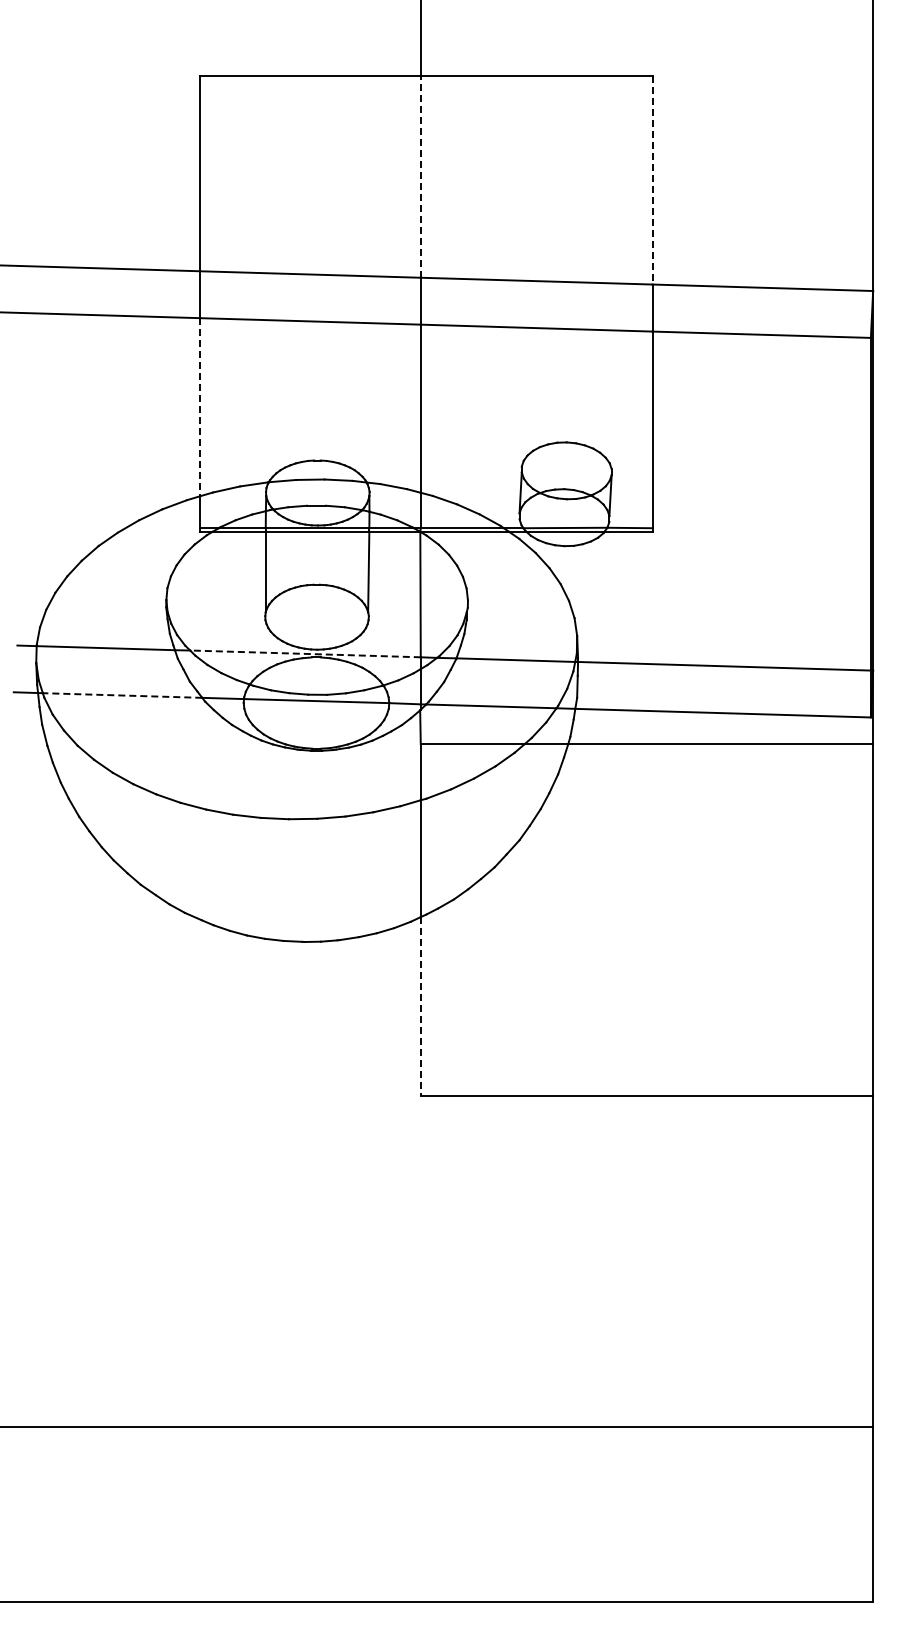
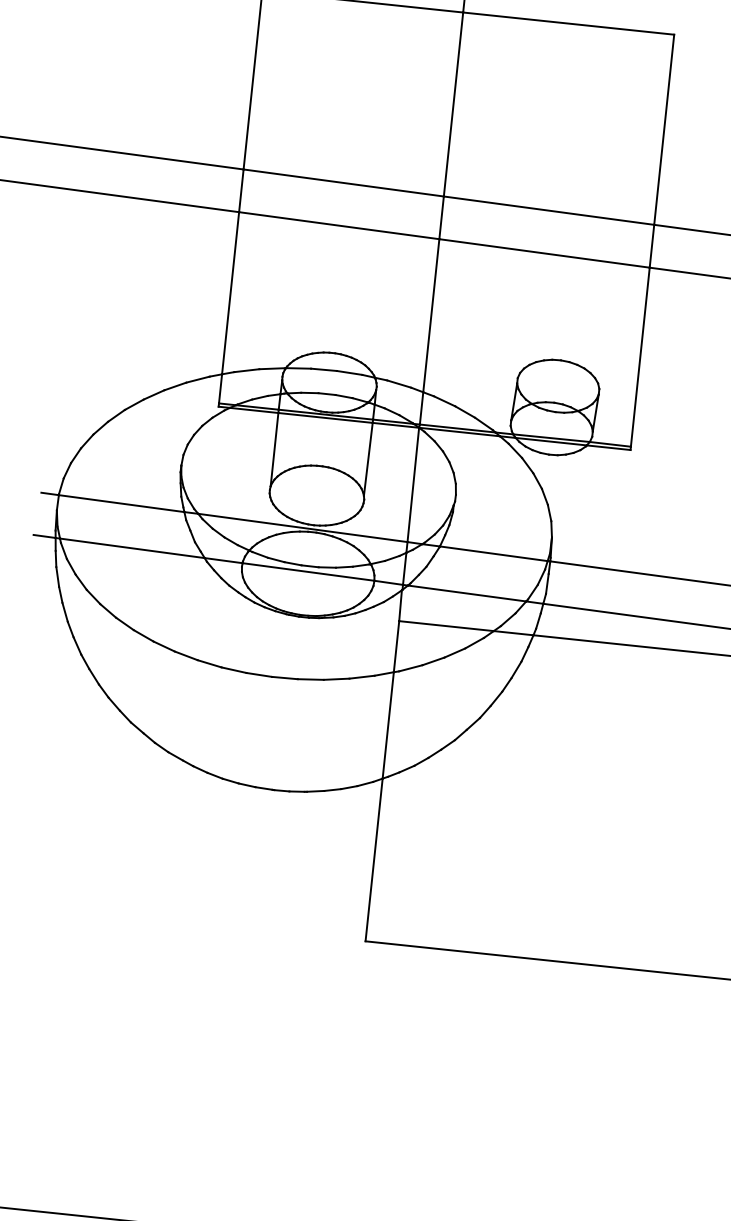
line: (420, 176) -> (453, 104), dashed -> solid
line: (652, 180) -> (664, 130), dashed -> solid
line: (200, 407) -> (230, 293), dashed -> solid
line: (304, 653) -> (302, 527), dashed -> solid
line: (122, 695) -> (132, 548), dashed -> solid
line: (420, 1006) -> (373, 859), dashed -> solid

